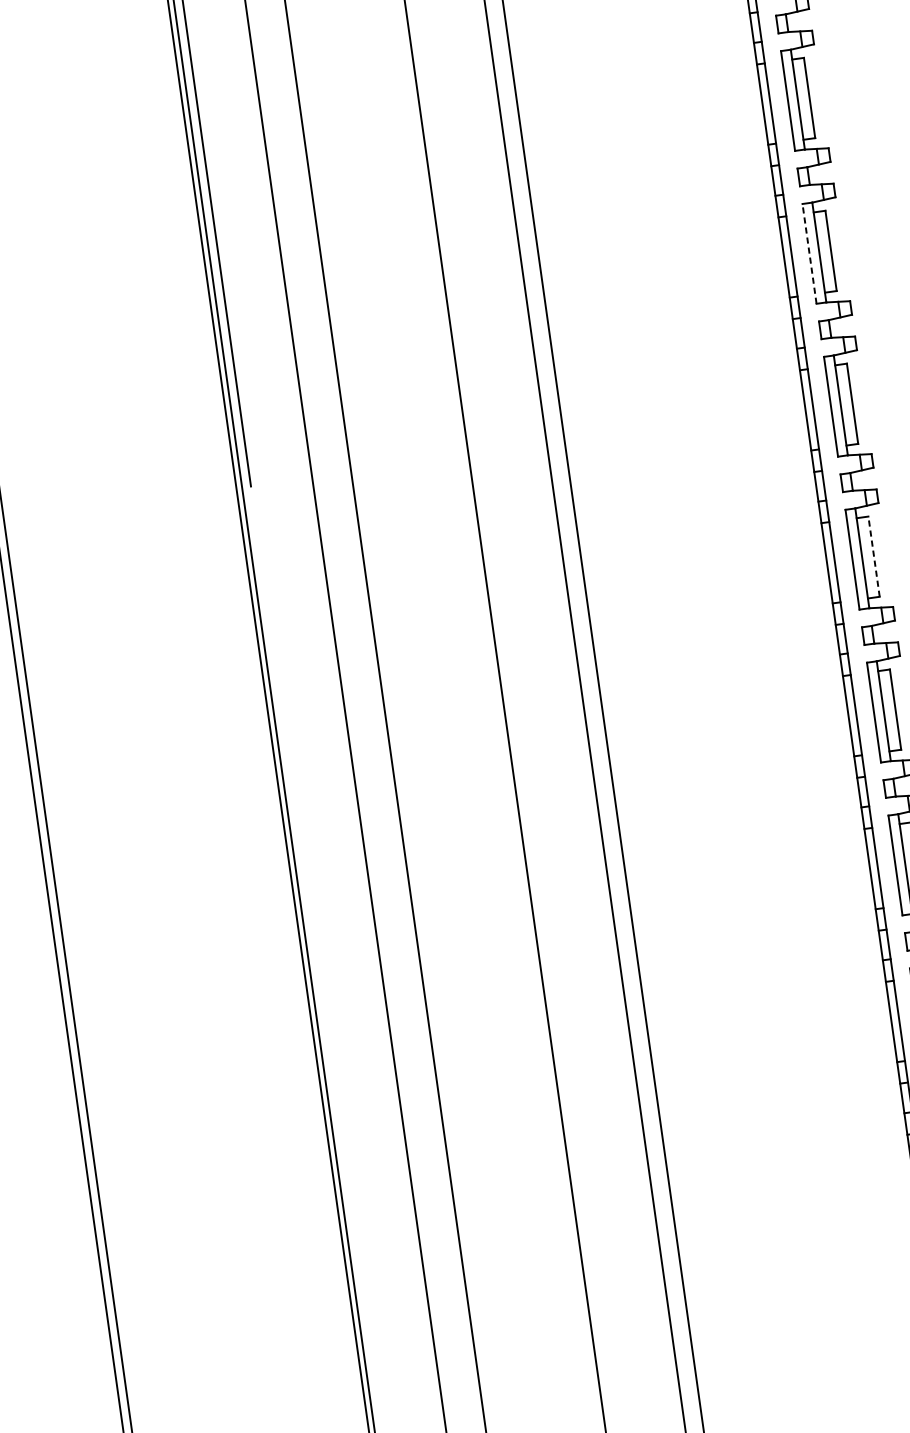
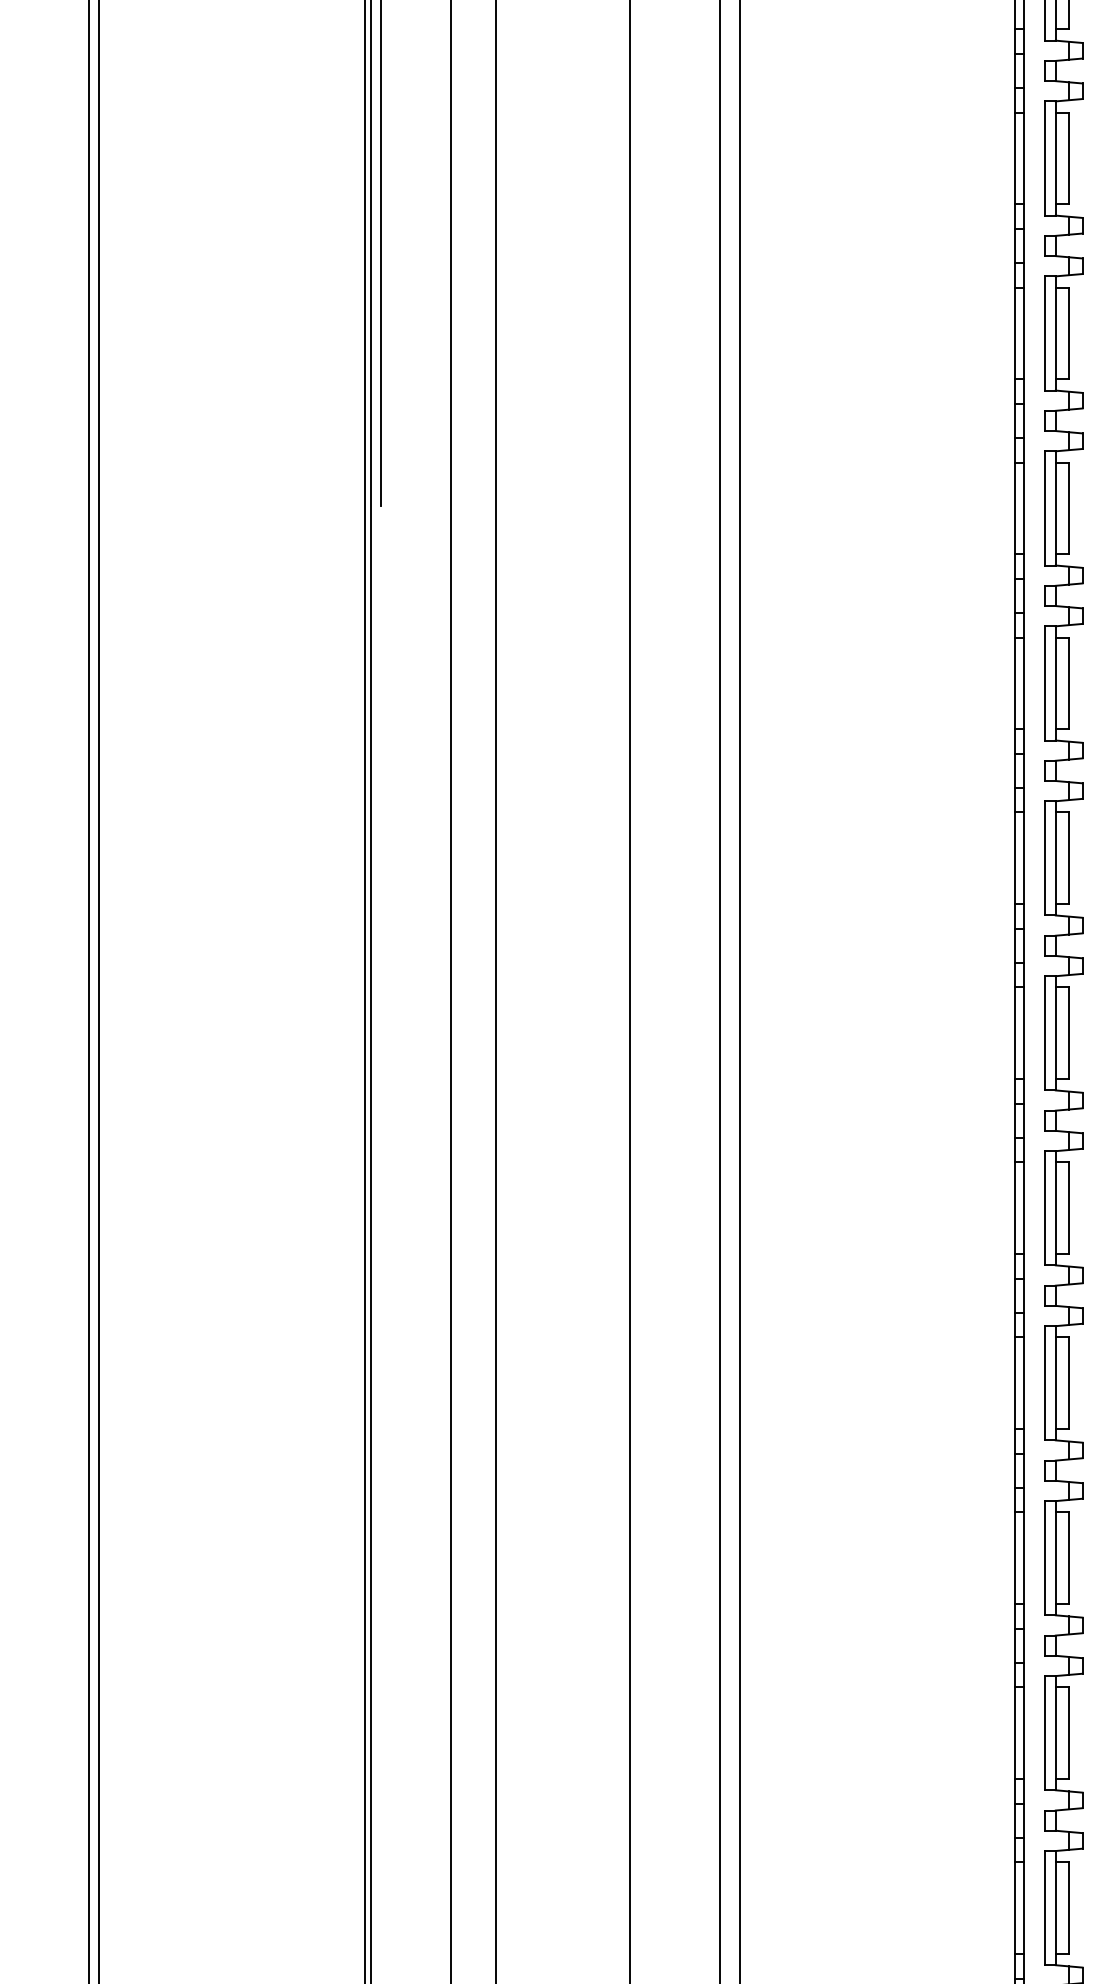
line: (809, 253) -> (1044, 332), dashed -> solid
line: (874, 556) -> (1069, 683), dashed -> solid

